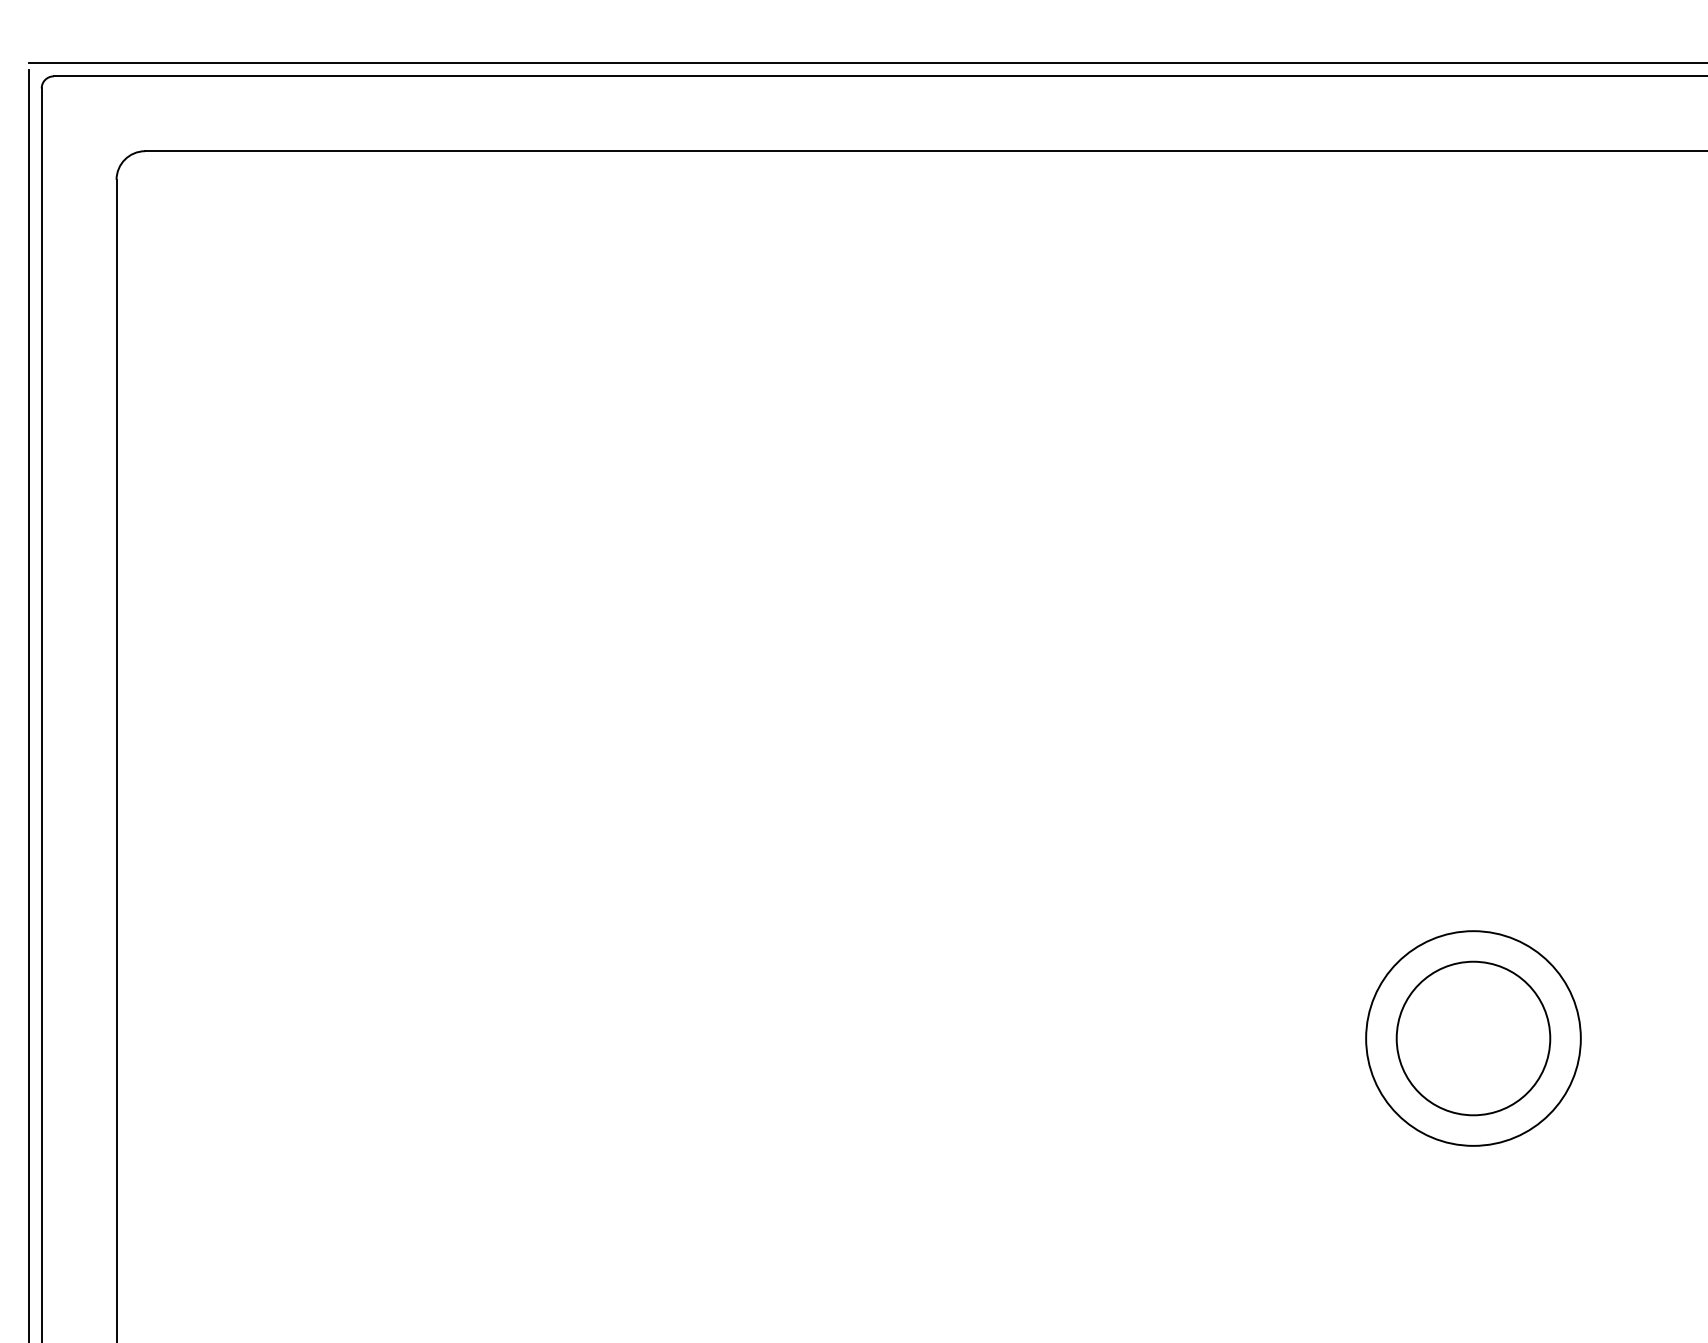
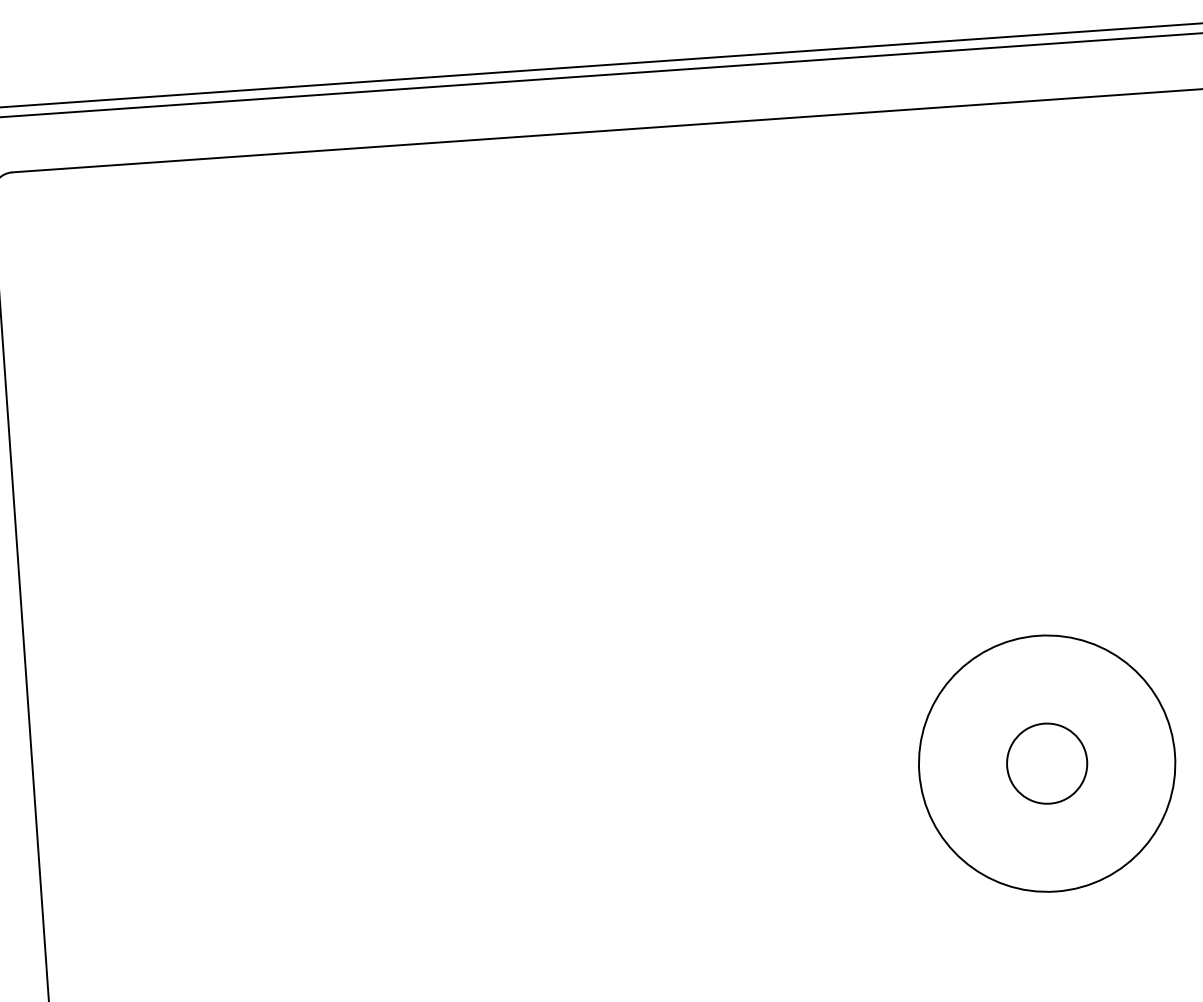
circle: (1473, 1038) -> (1047, 763), size x0.7
circle: (1473, 1038) -> (1047, 763), size x1.6

